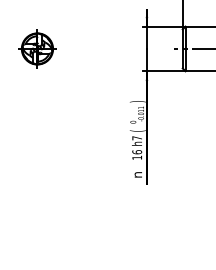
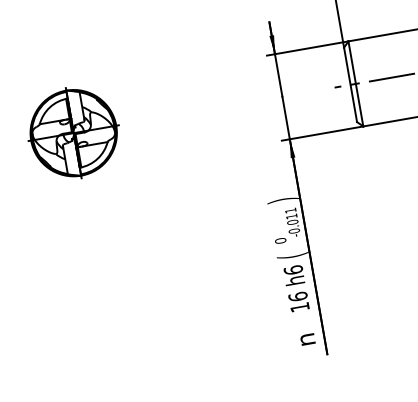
part: (37, 48) -> (73, 132), size x1.43
text: (137, 138) -> (294, 270), h7 -> h6

